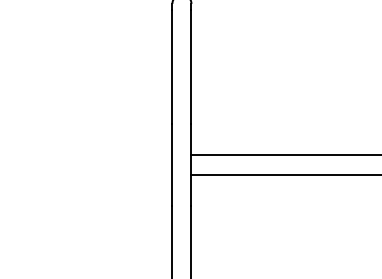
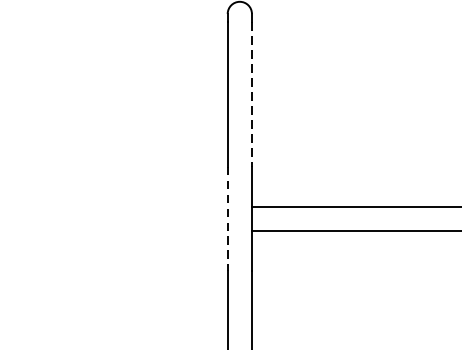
line: (191, 67) -> (251, 94), solid -> dashed
line: (172, 165) -> (227, 219), solid -> dashed

